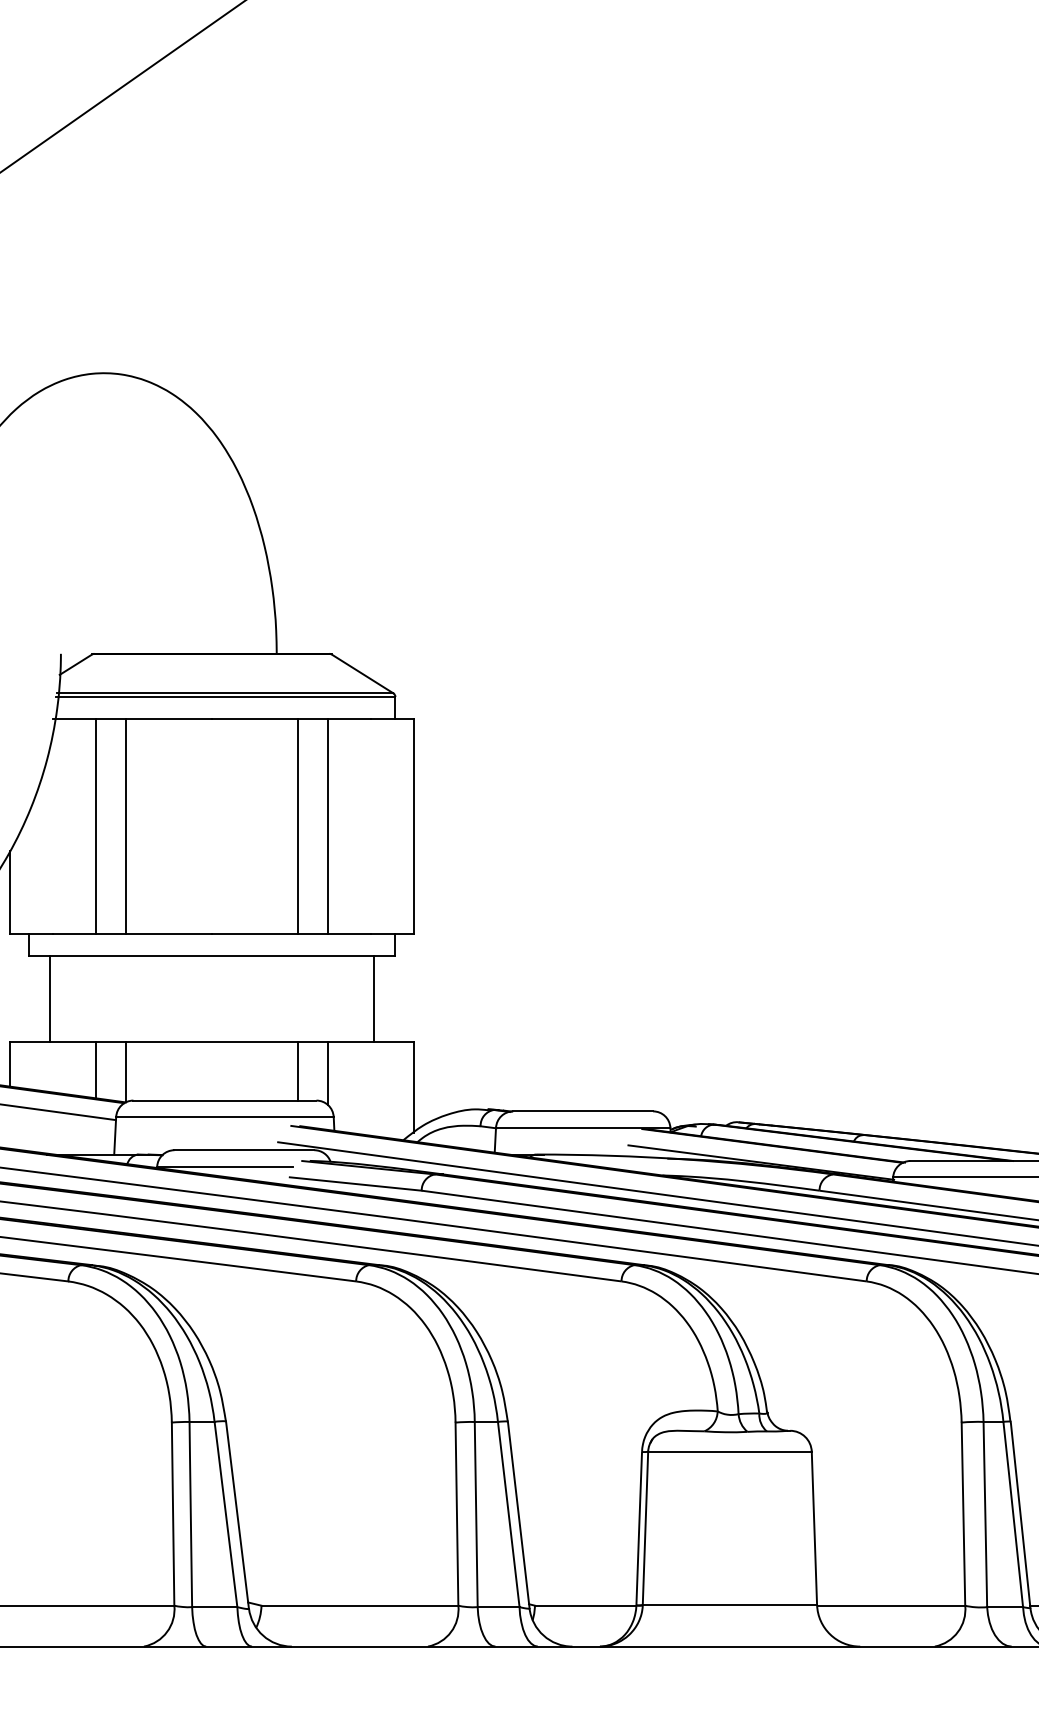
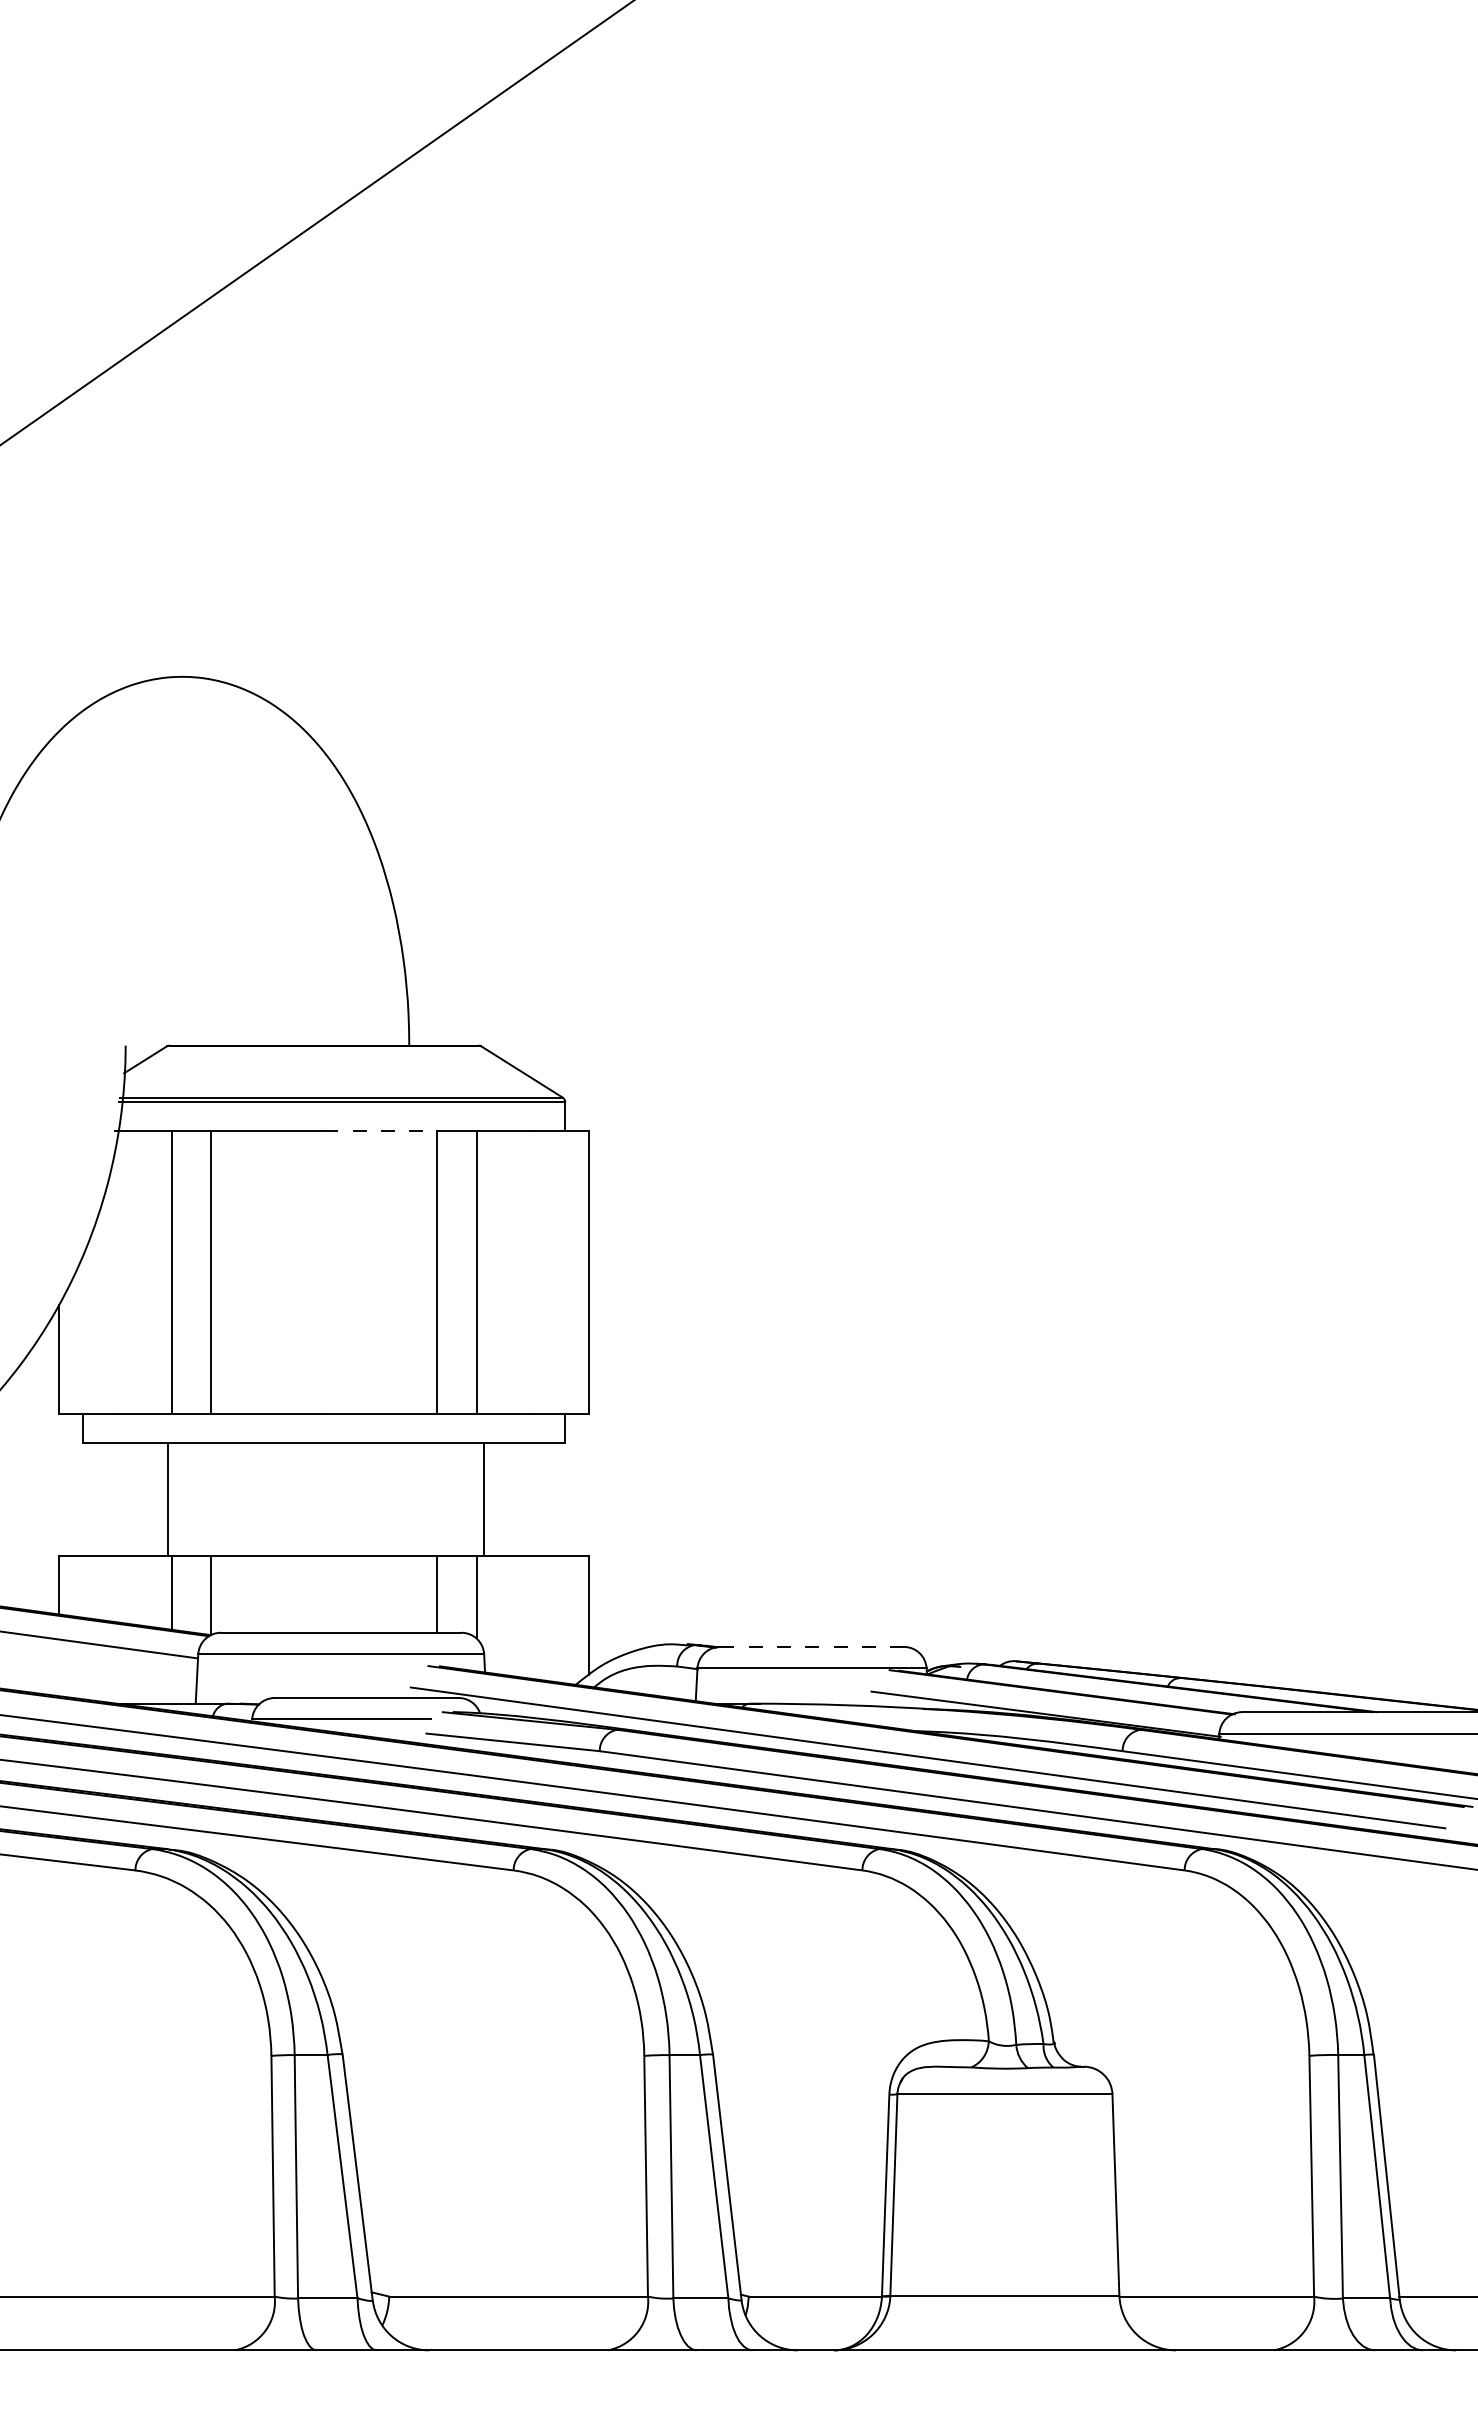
line: (255, 718) -> (381, 1130), solid -> dashed
line: (50, 999) -> (168, 1499), moved
line: (373, 999) -> (483, 1499), moved
line: (583, 1111) -> (812, 1646), solid -> dashed

